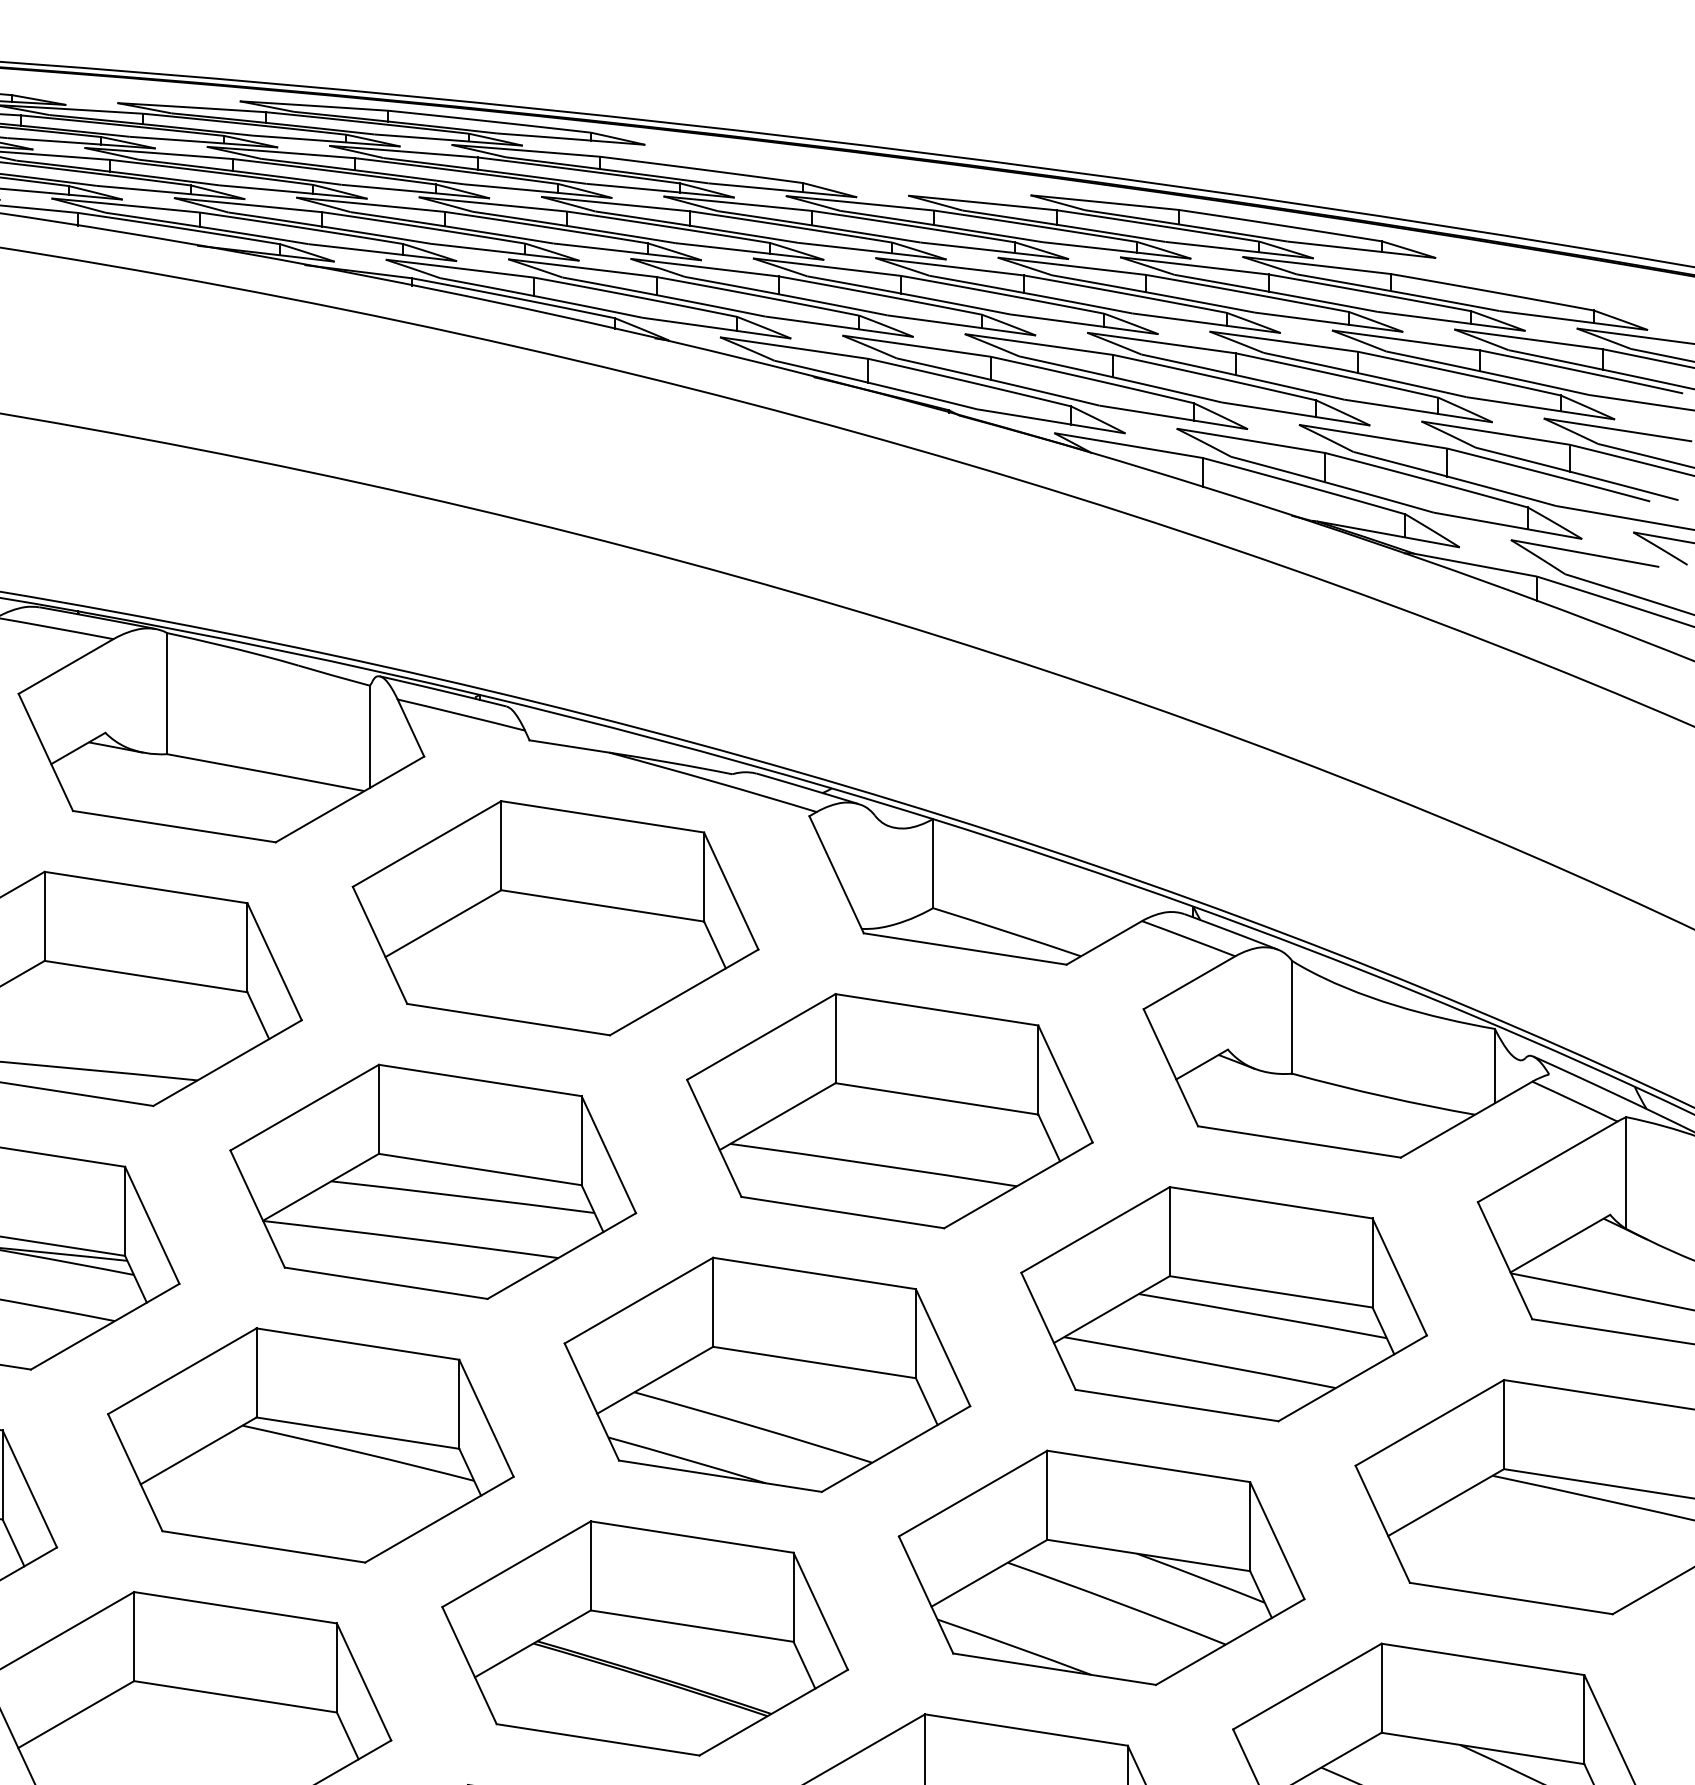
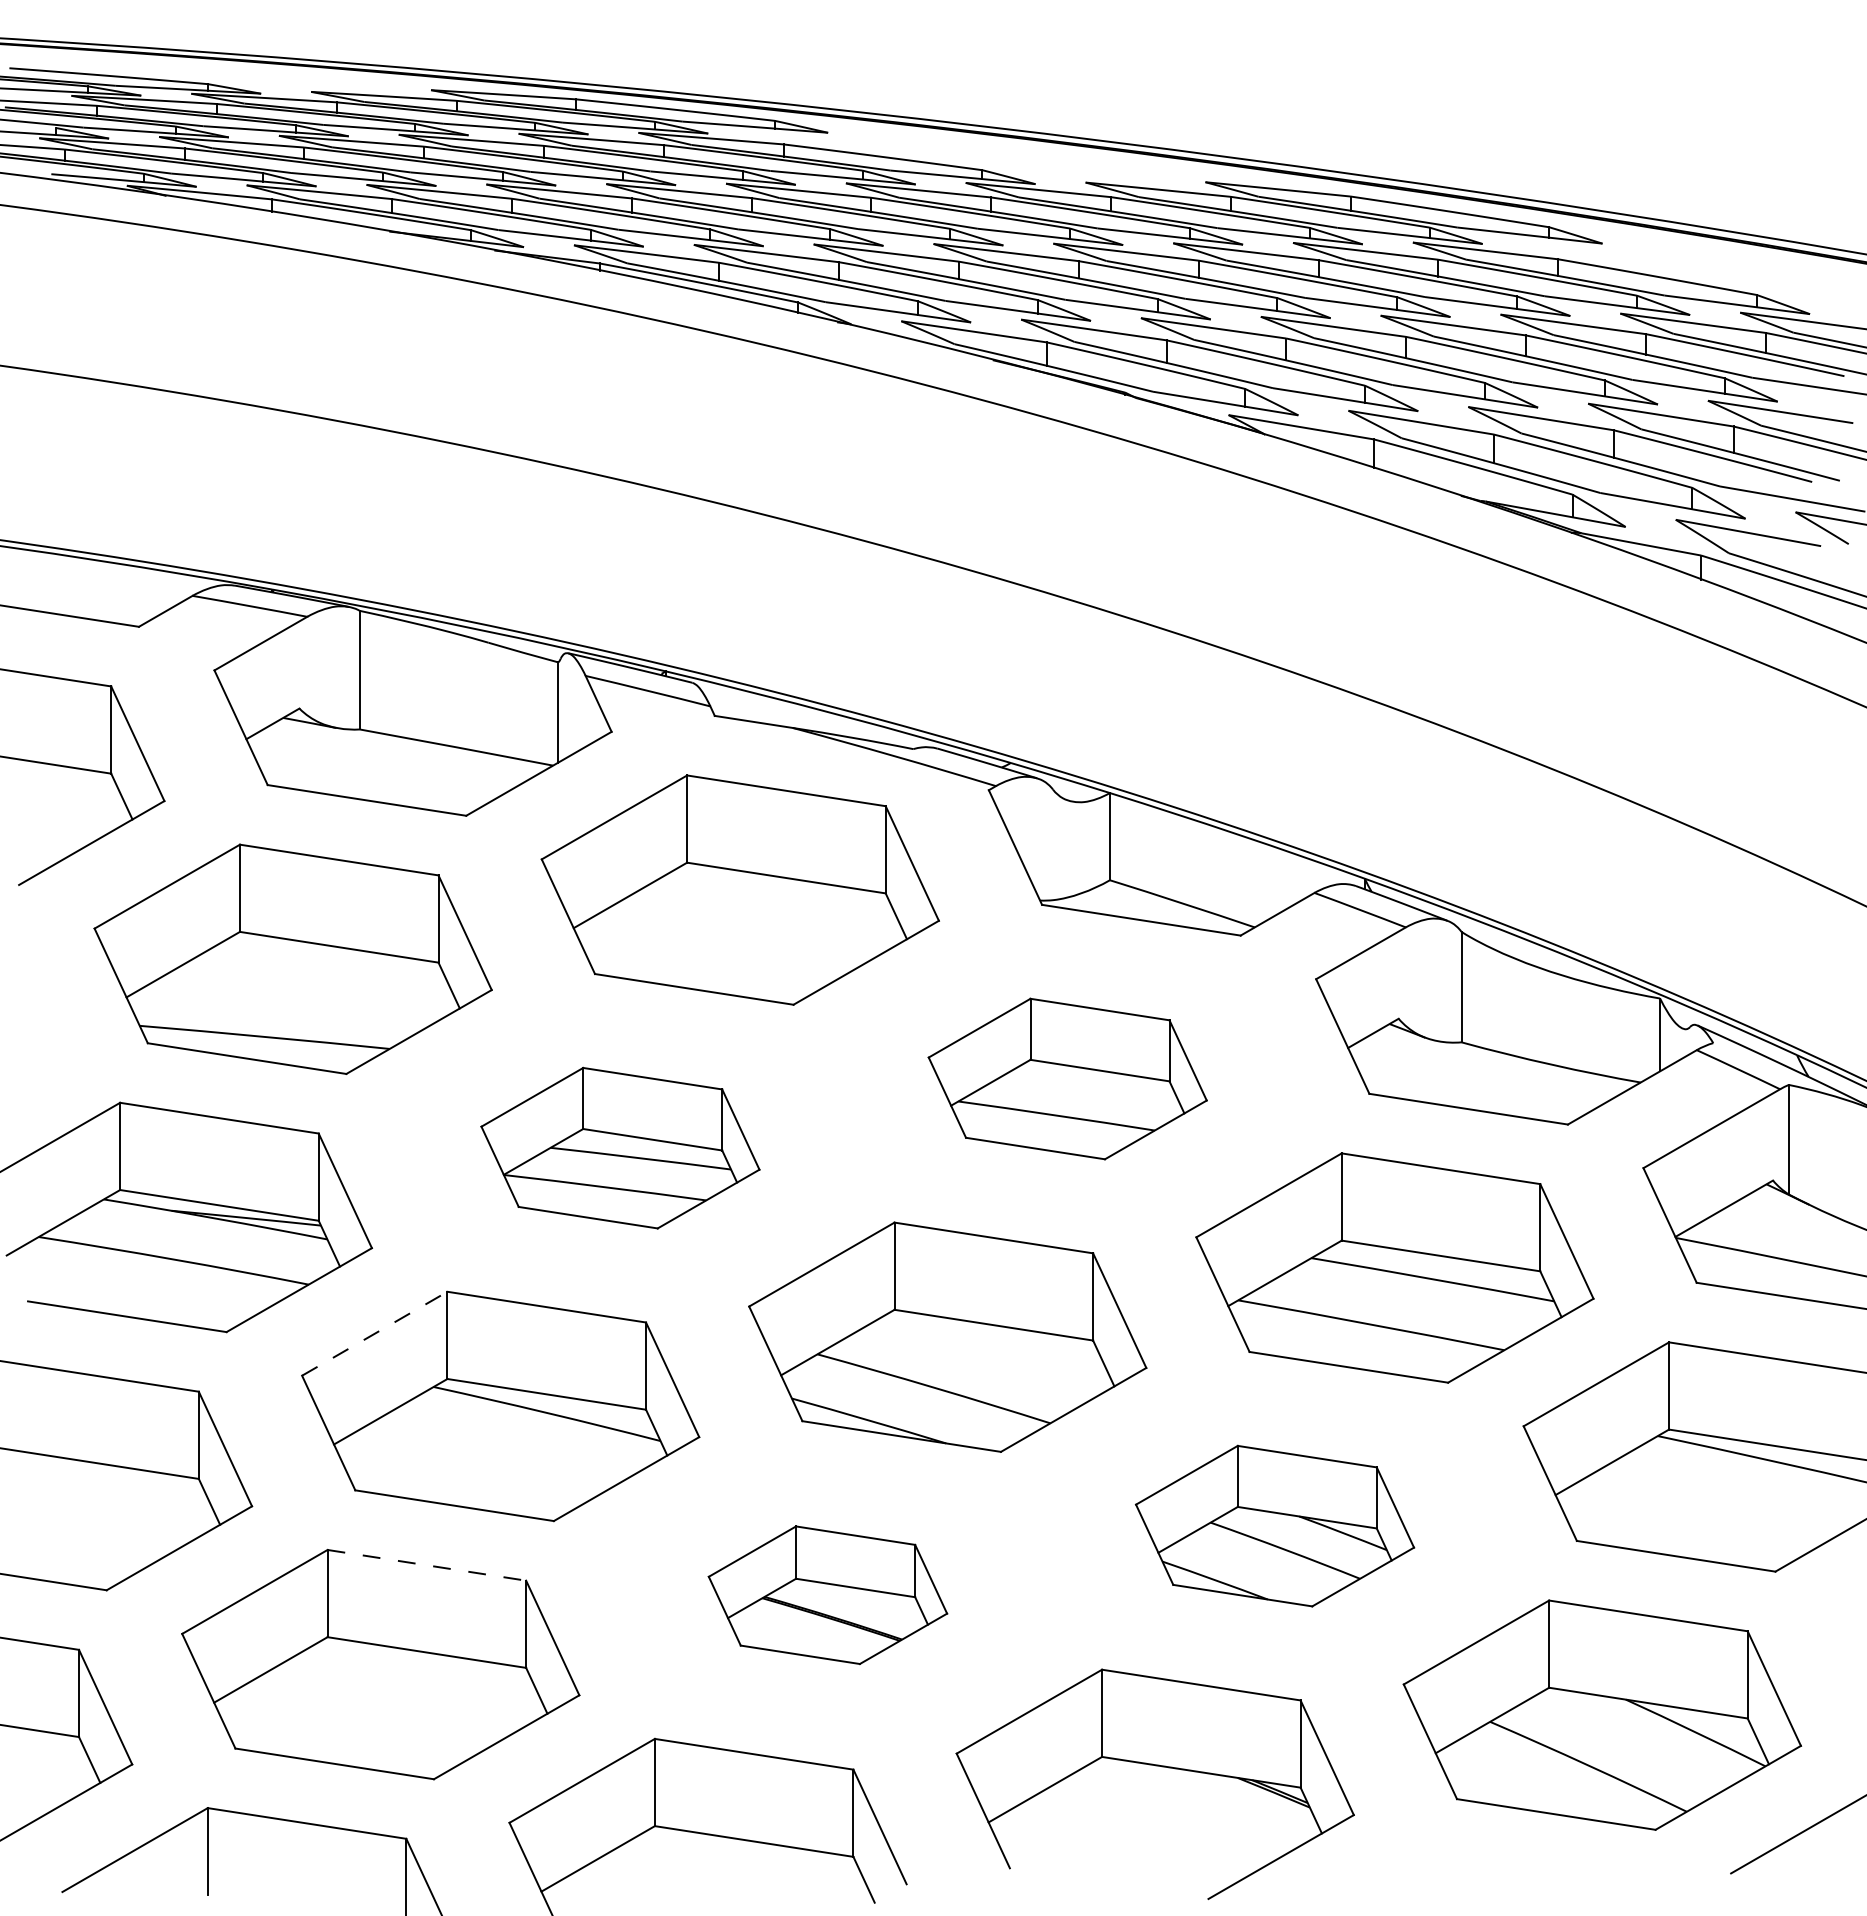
part: (889, 1110) -> (1067, 1078), size x0.7
part: (433, 1181) -> (620, 1147), size x0.7
line: (182, 1371) -> (374, 1333), solid -> dashed
part: (1101, 1567) -> (1274, 1525), size x0.7
line: (236, 1607) -> (427, 1565), solid -> dashed
part: (644, 1637) -> (827, 1594), size x0.6

